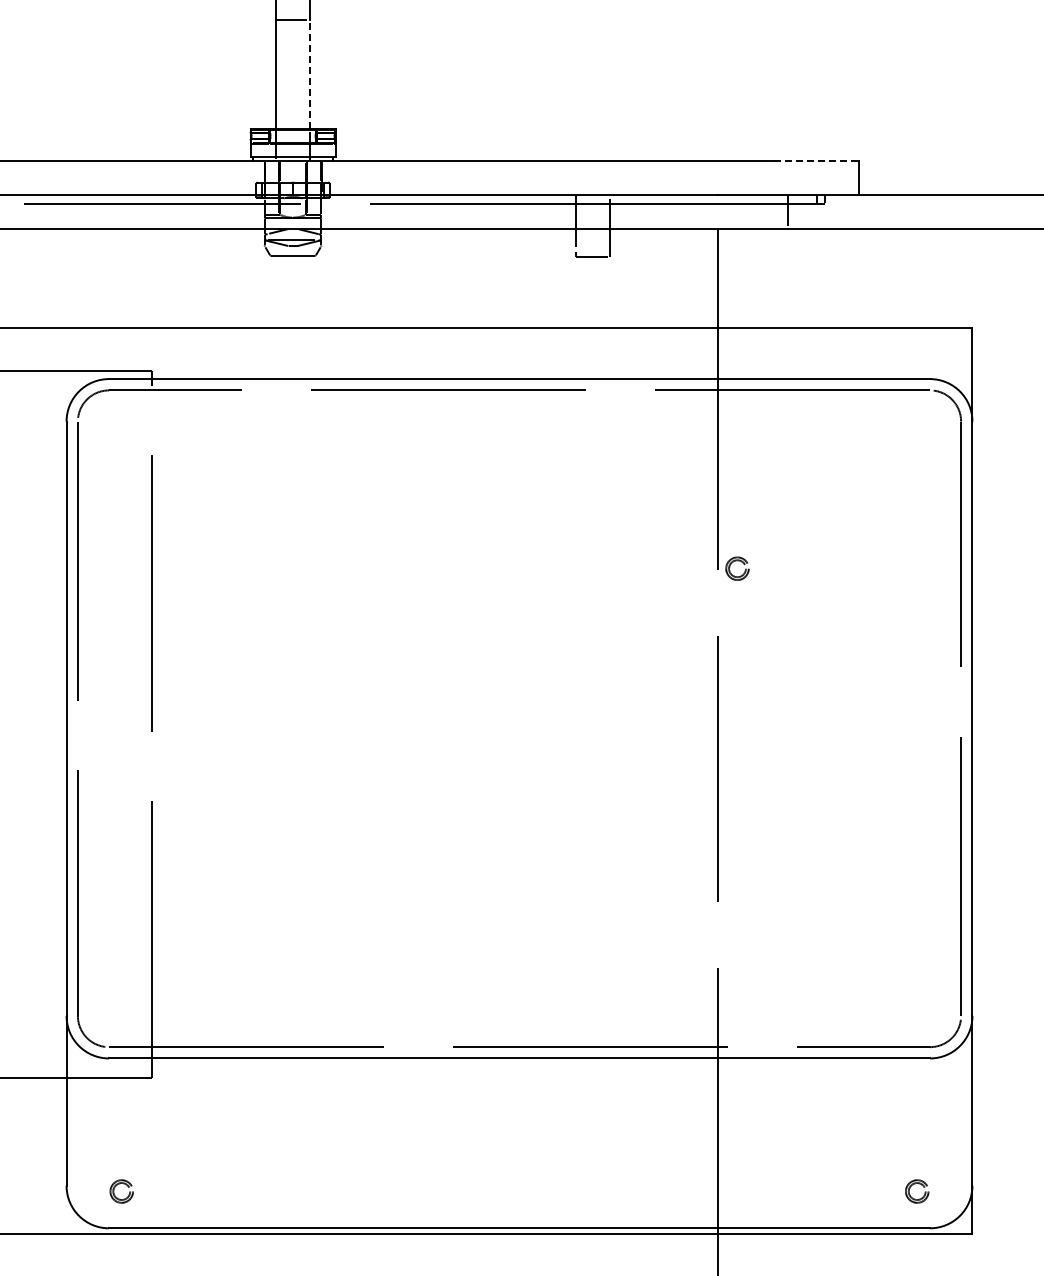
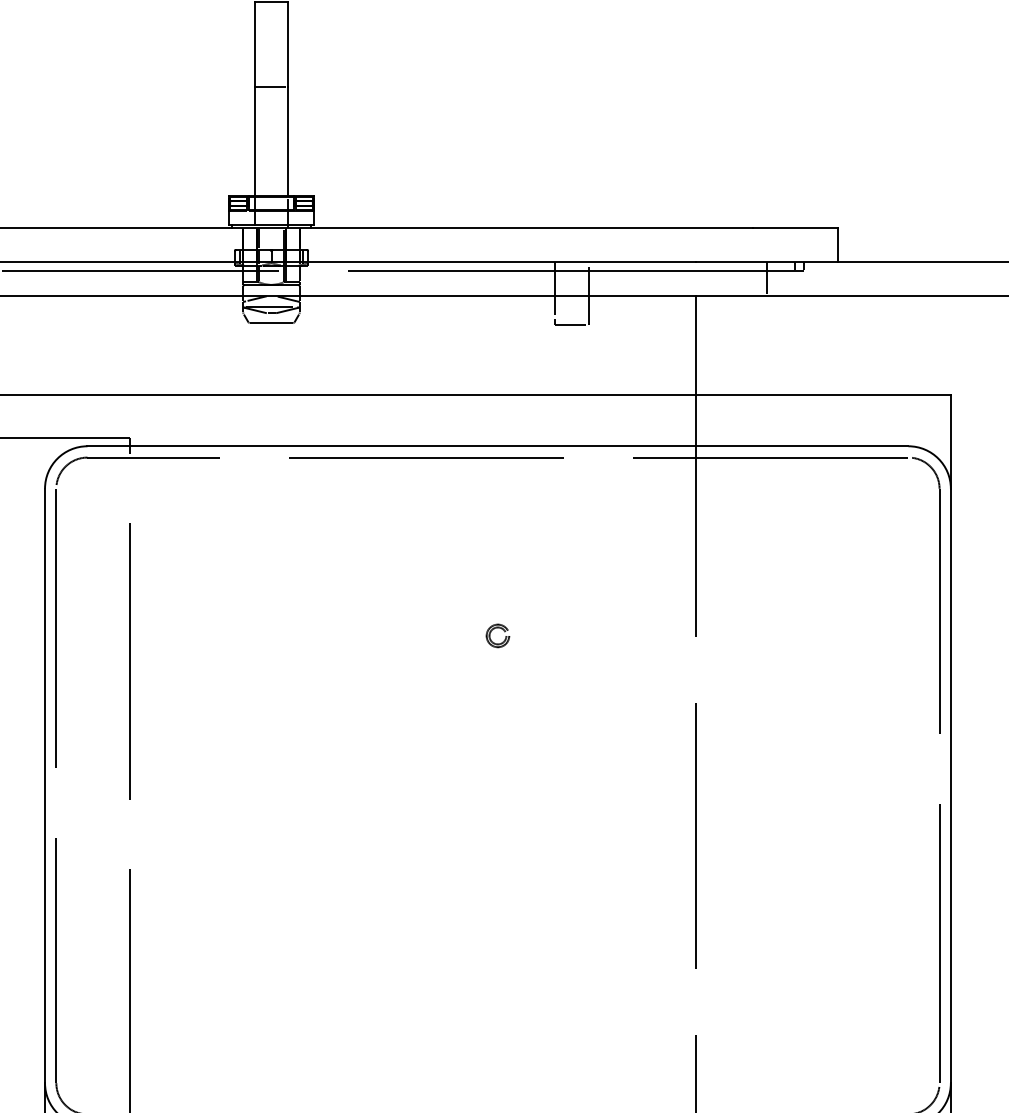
line: (310, 74) -> (288, 141), dashed -> solid
line: (817, 161) -> (795, 228), dashed -> solid
part: (737, 561) -> (497, 628), moved

